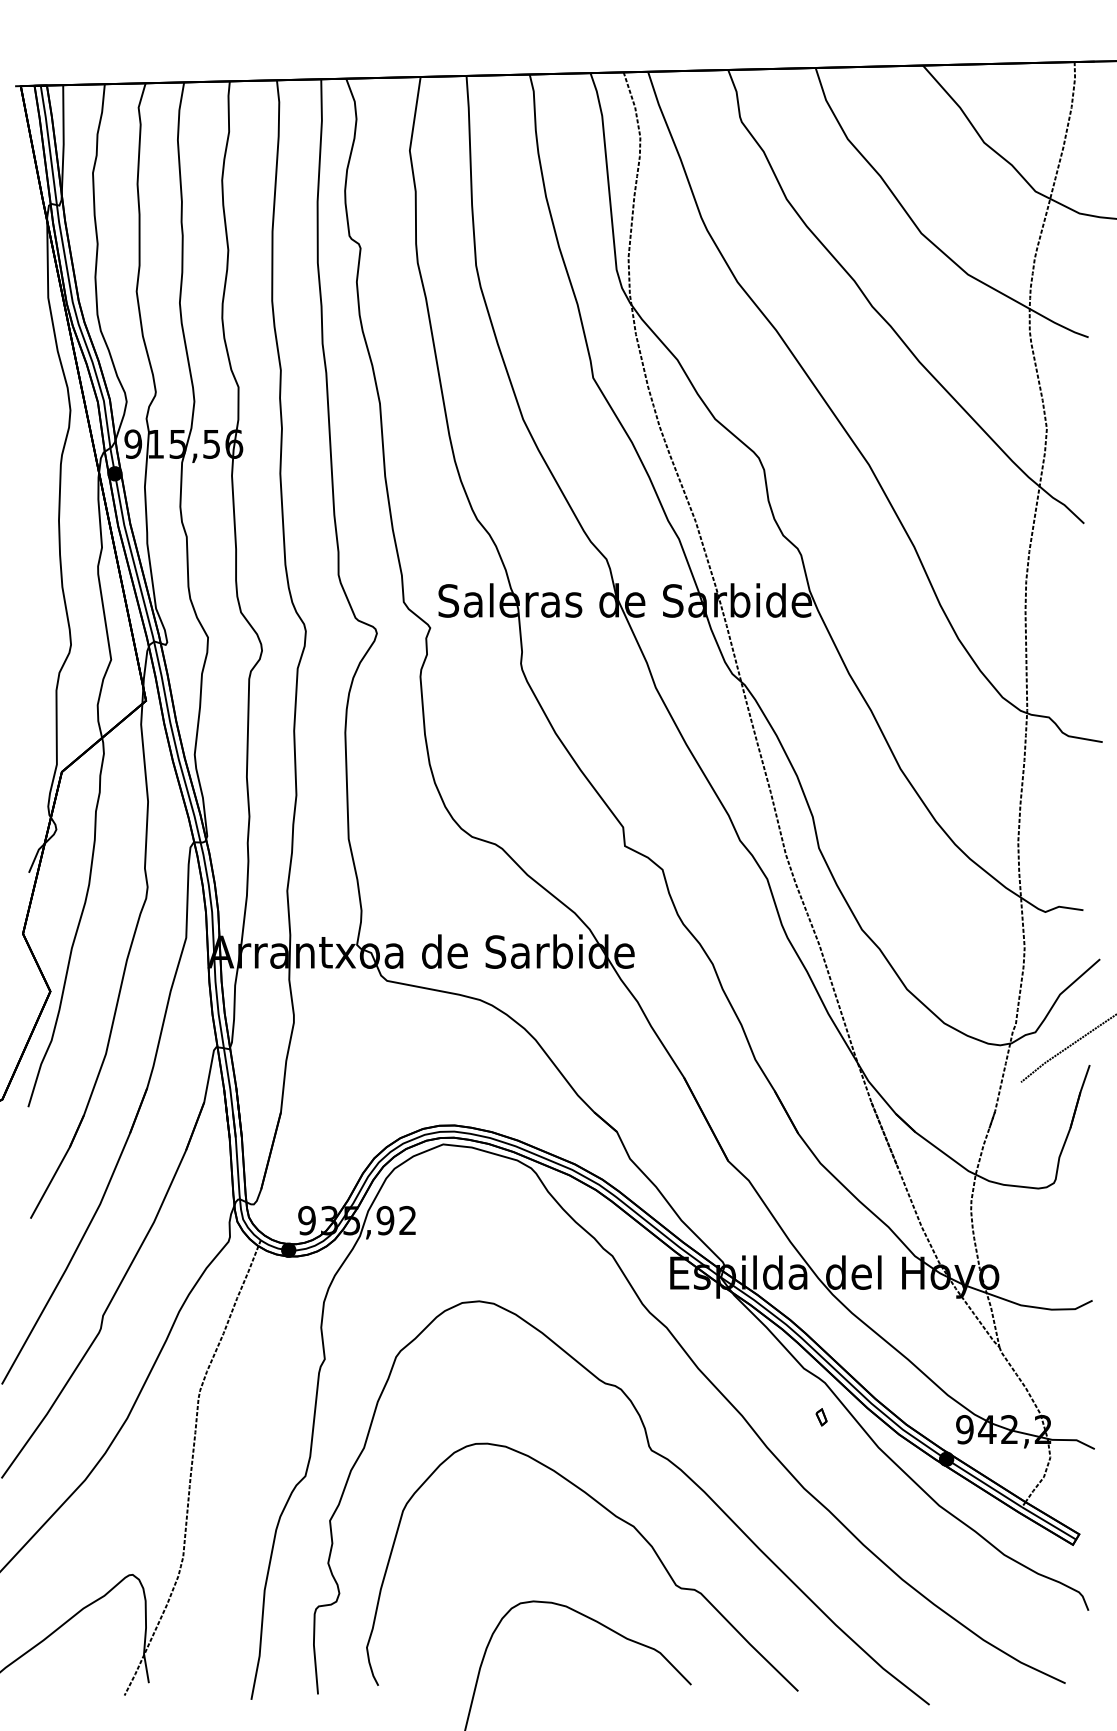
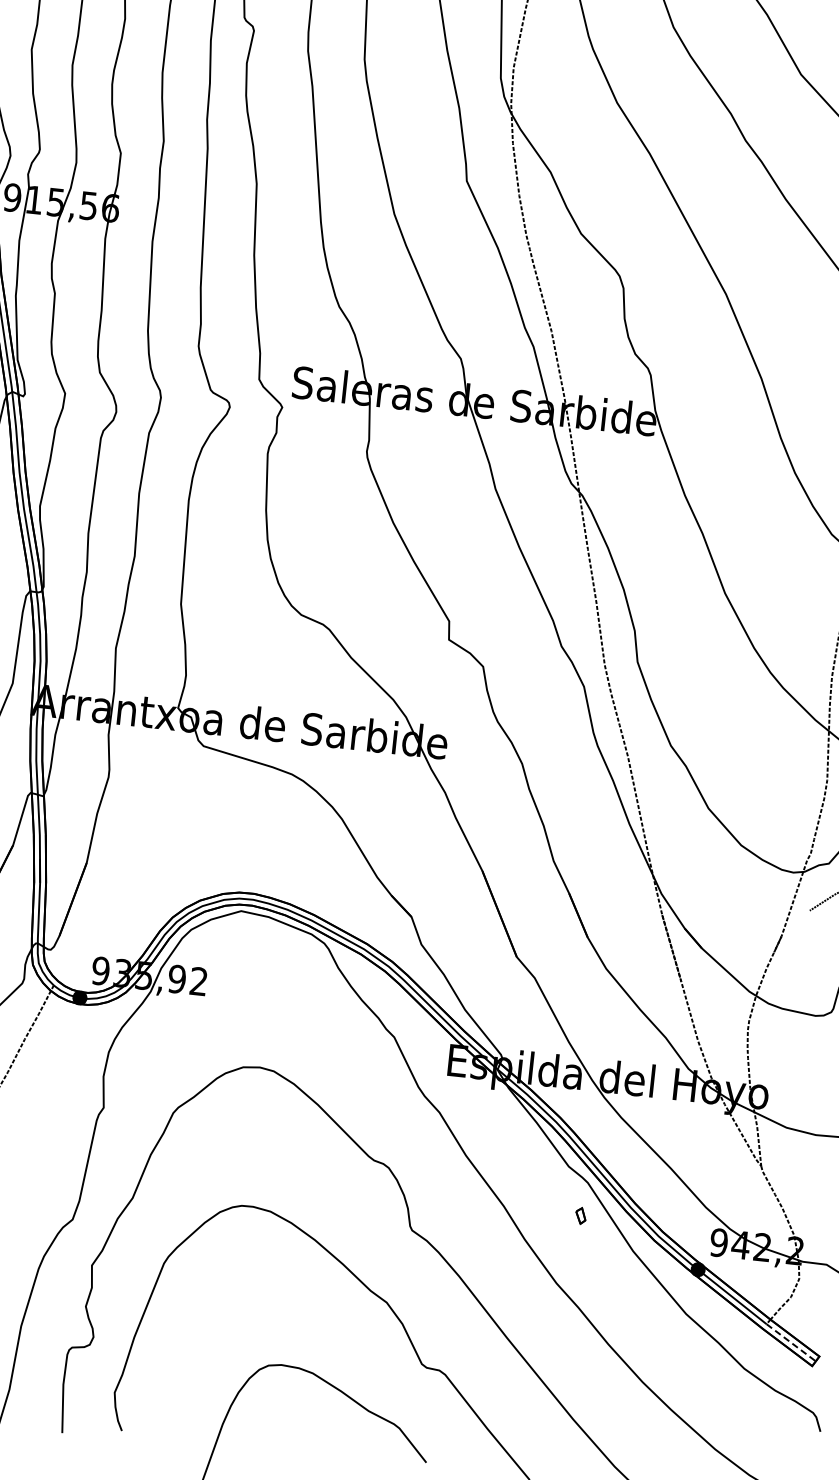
line: (1049, 1523) -> (791, 1342), solid -> dashed

